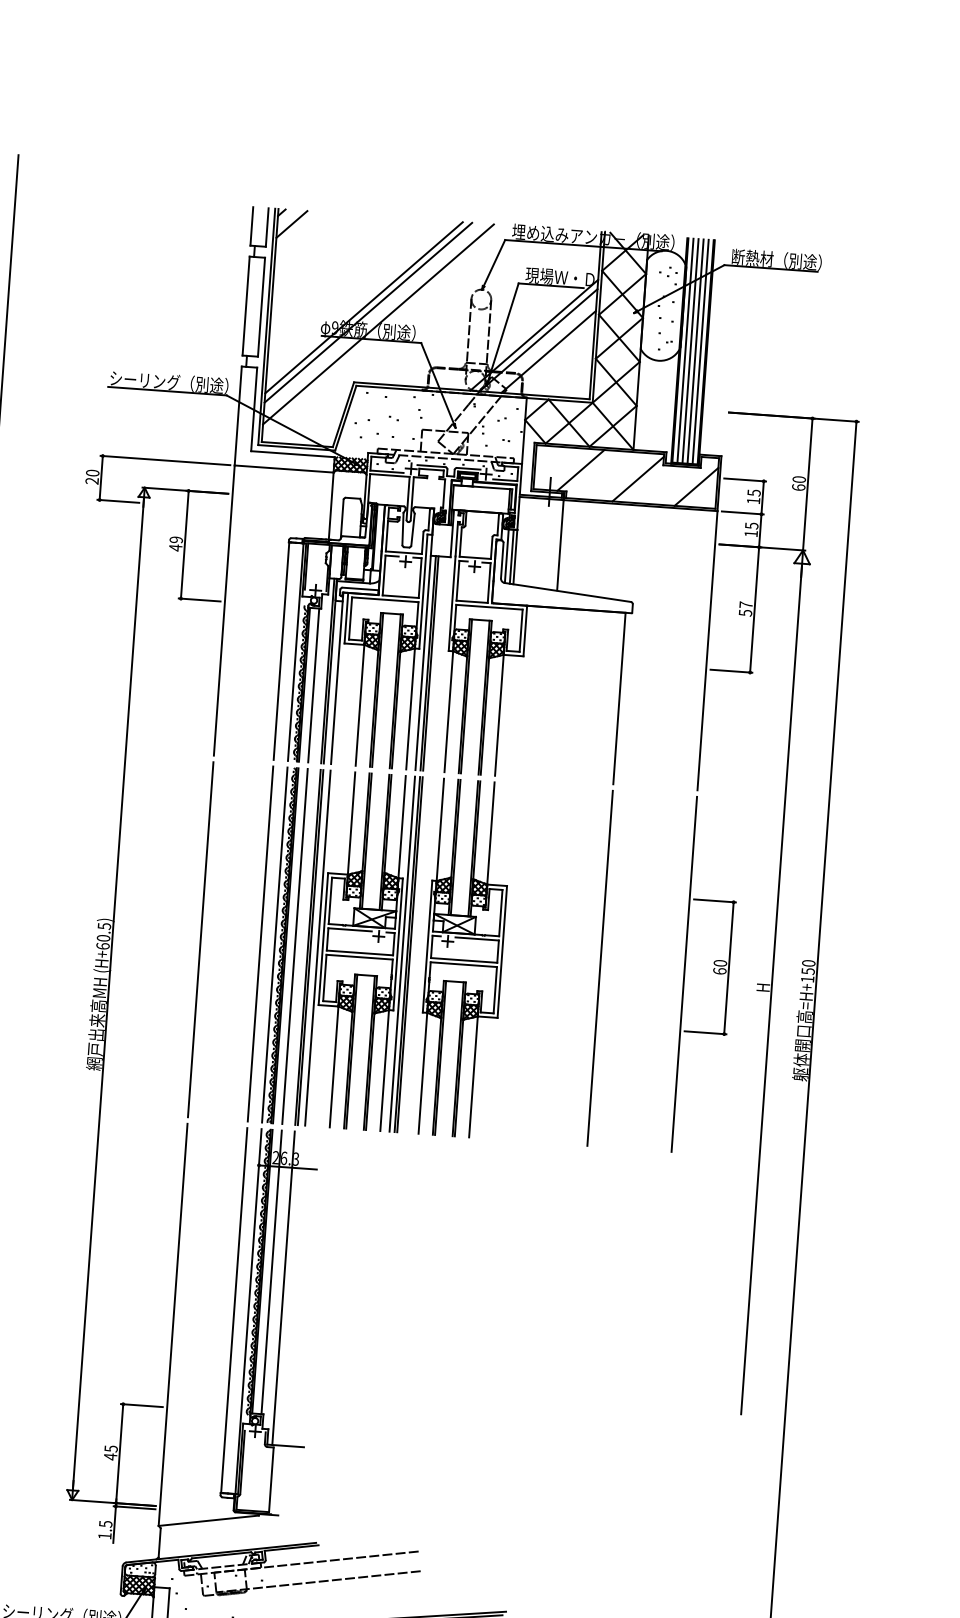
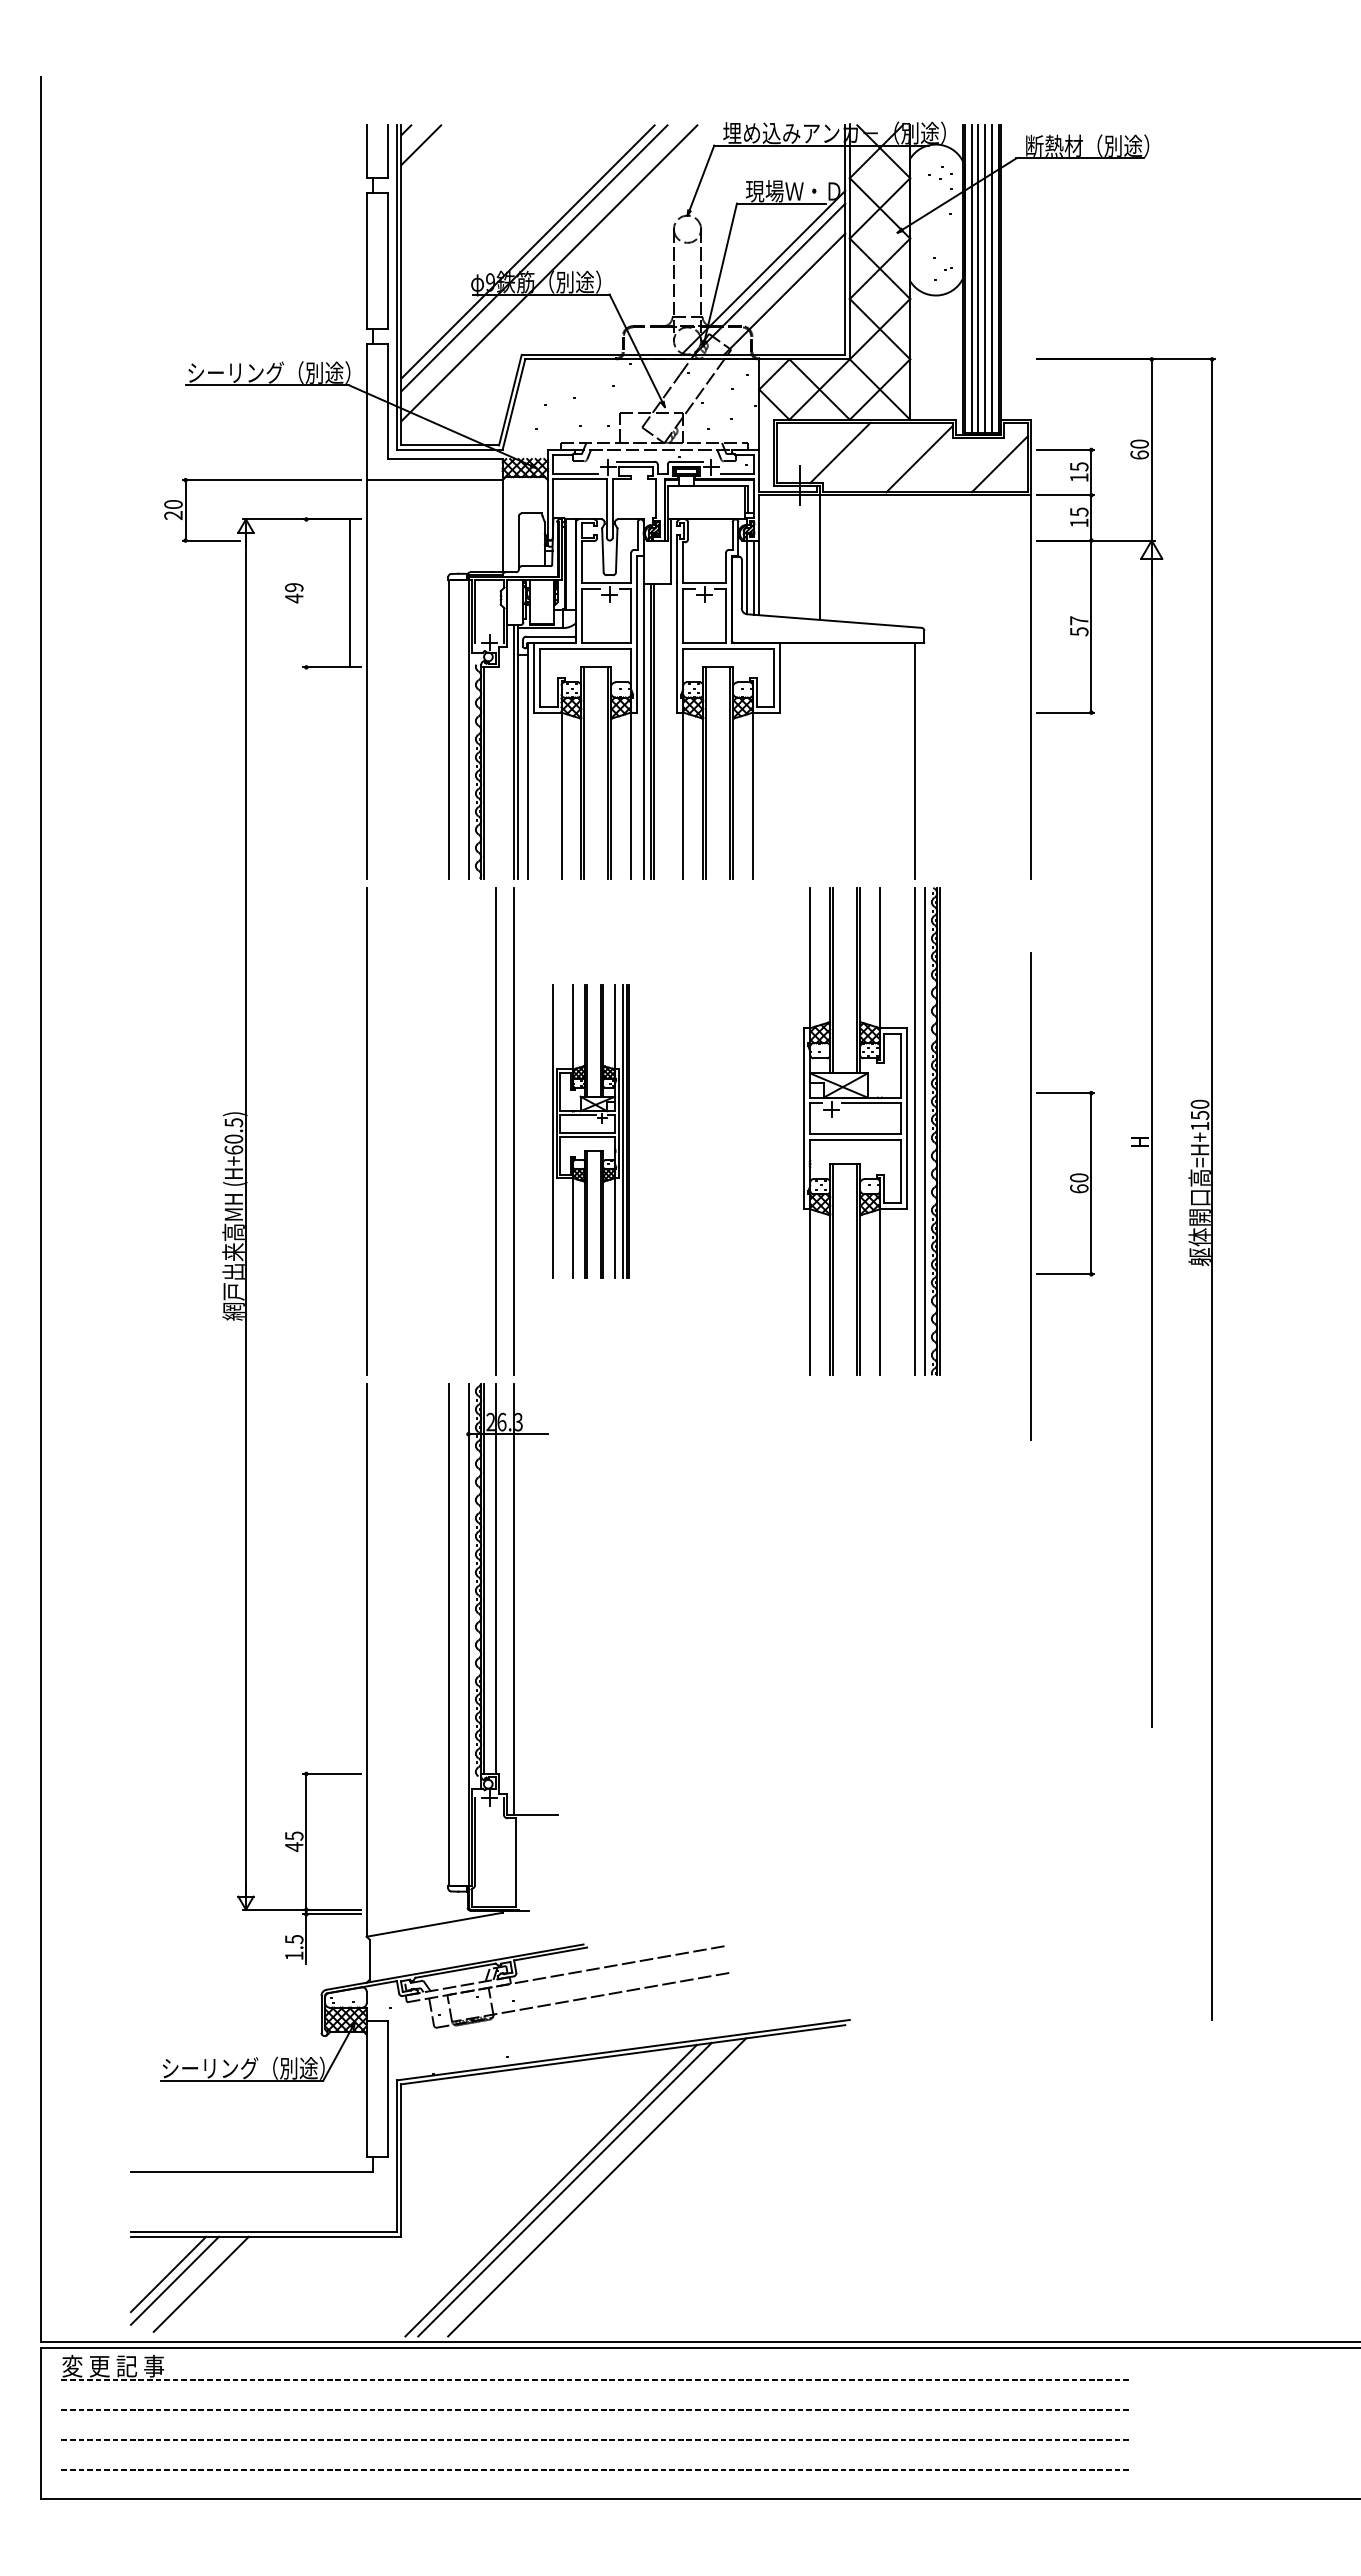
line: (184, 544) -> (350, 593), moved
line: (313, 685) -> (496, 772), removed
line: (260, 943) -> (448, 1131), removed
part: (280, 945) -> (932, 1131), moved
line: (310, 947) -> (517, 1131), removed
part: (363, 951) -> (590, 1131), size x0.6
part: (464, 958) -> (855, 1131), moved
part: (713, 972) -> (1070, 1190), moved

